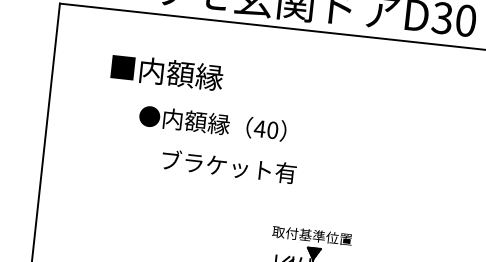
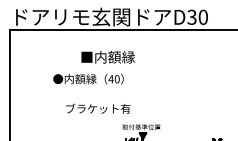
text: (165, 72) -> (107, 57), moved
text: (229, 166) -> (98, 108), moved

